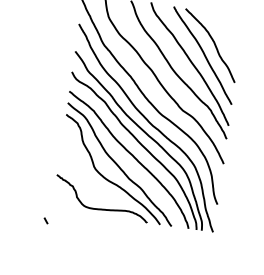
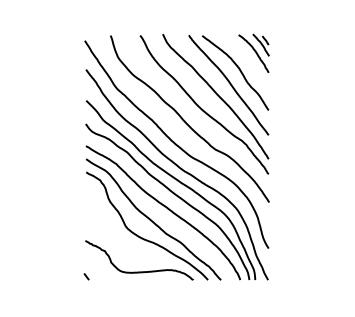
part: (228, 29) -> (253, 52), added
line: (46, 220) -> (86, 276), moved

